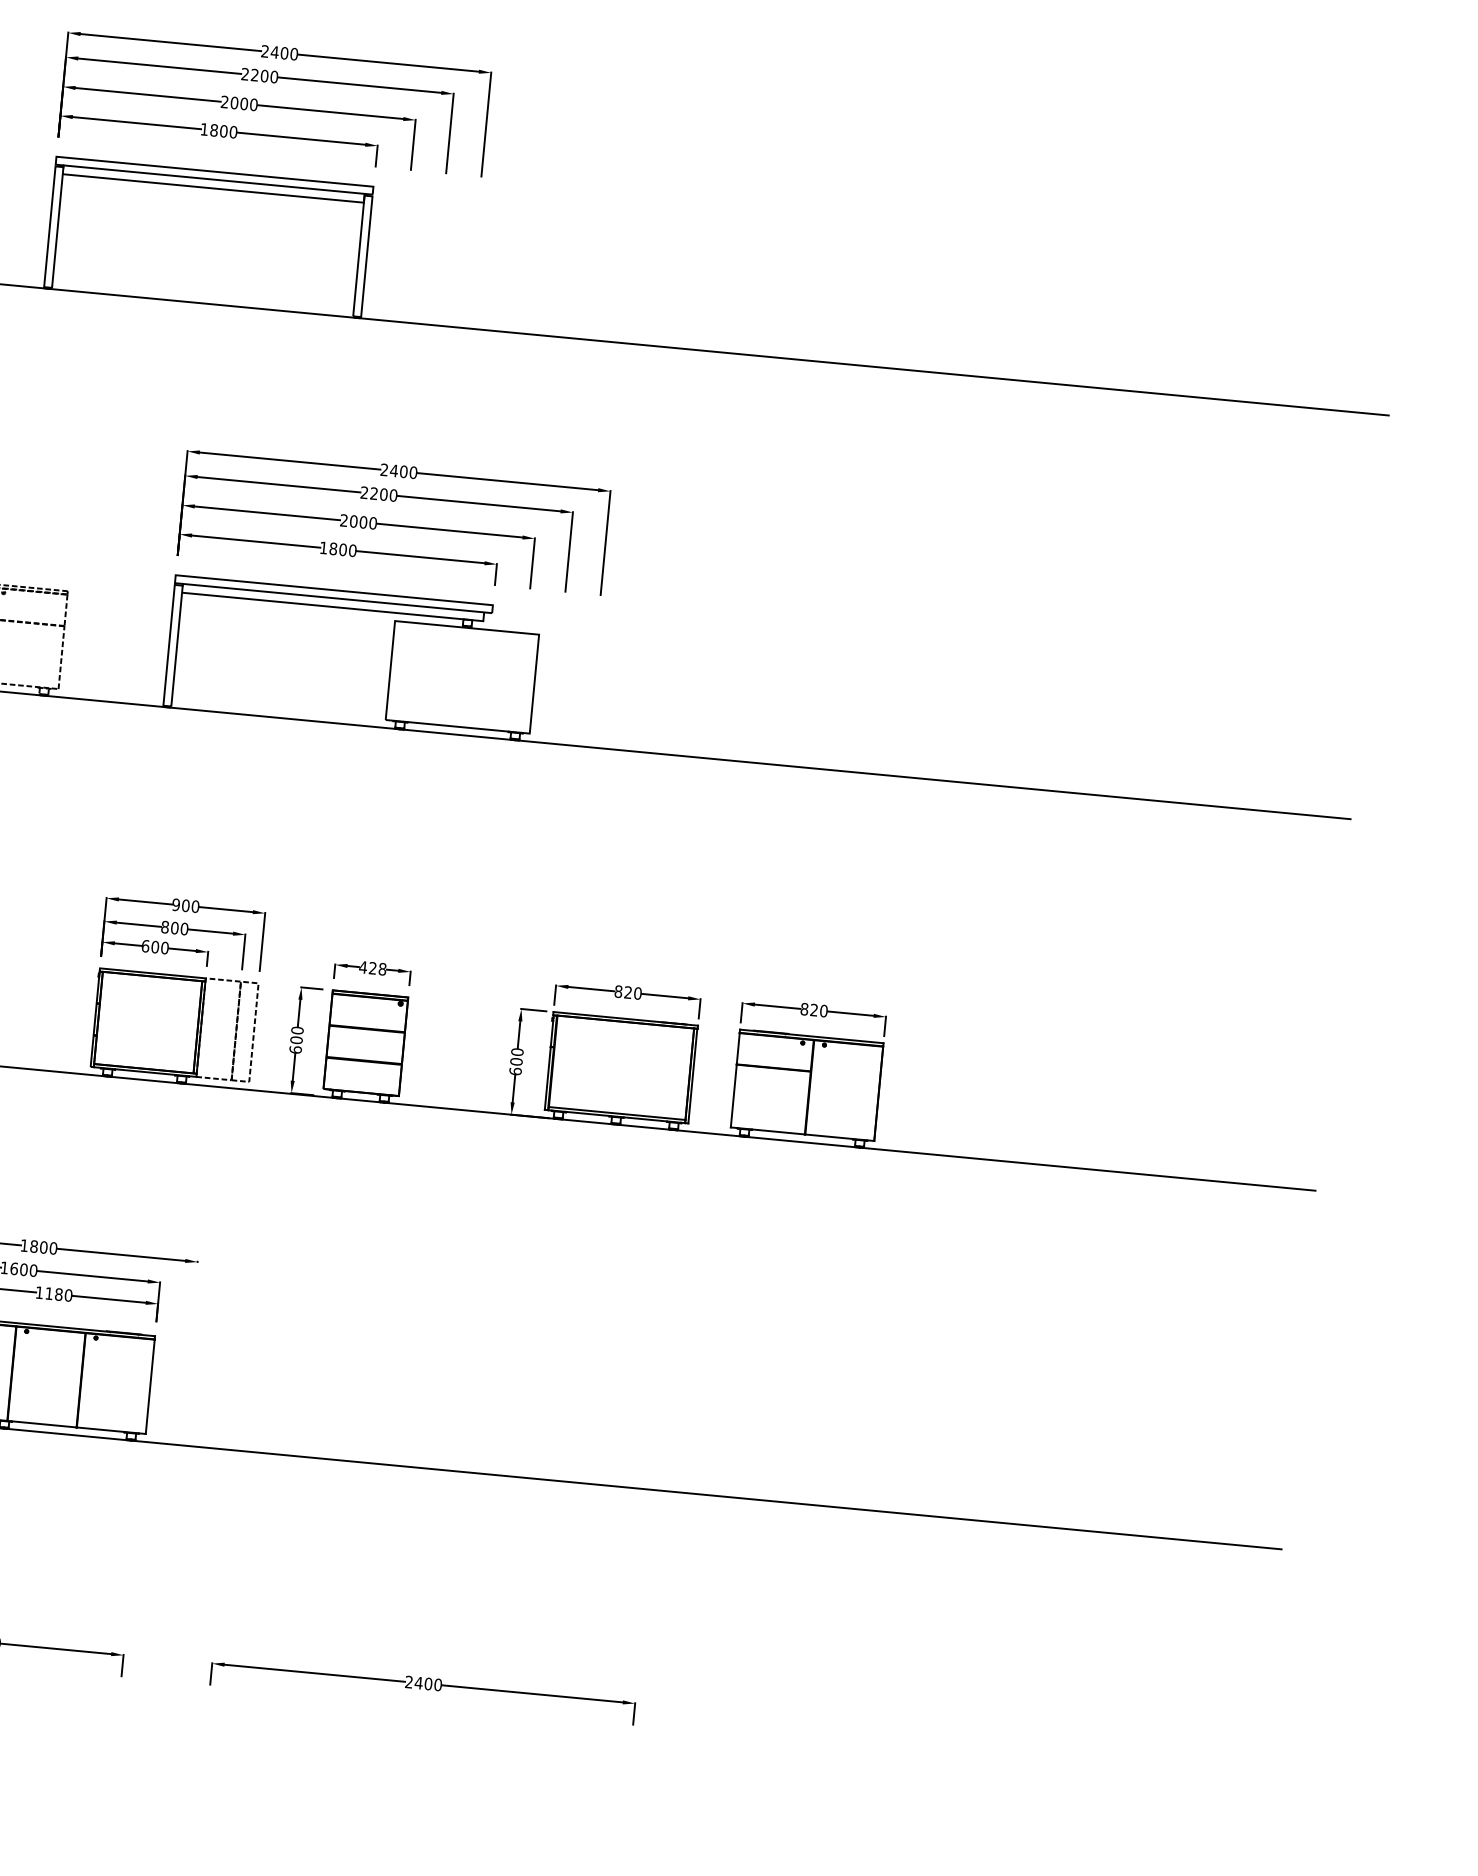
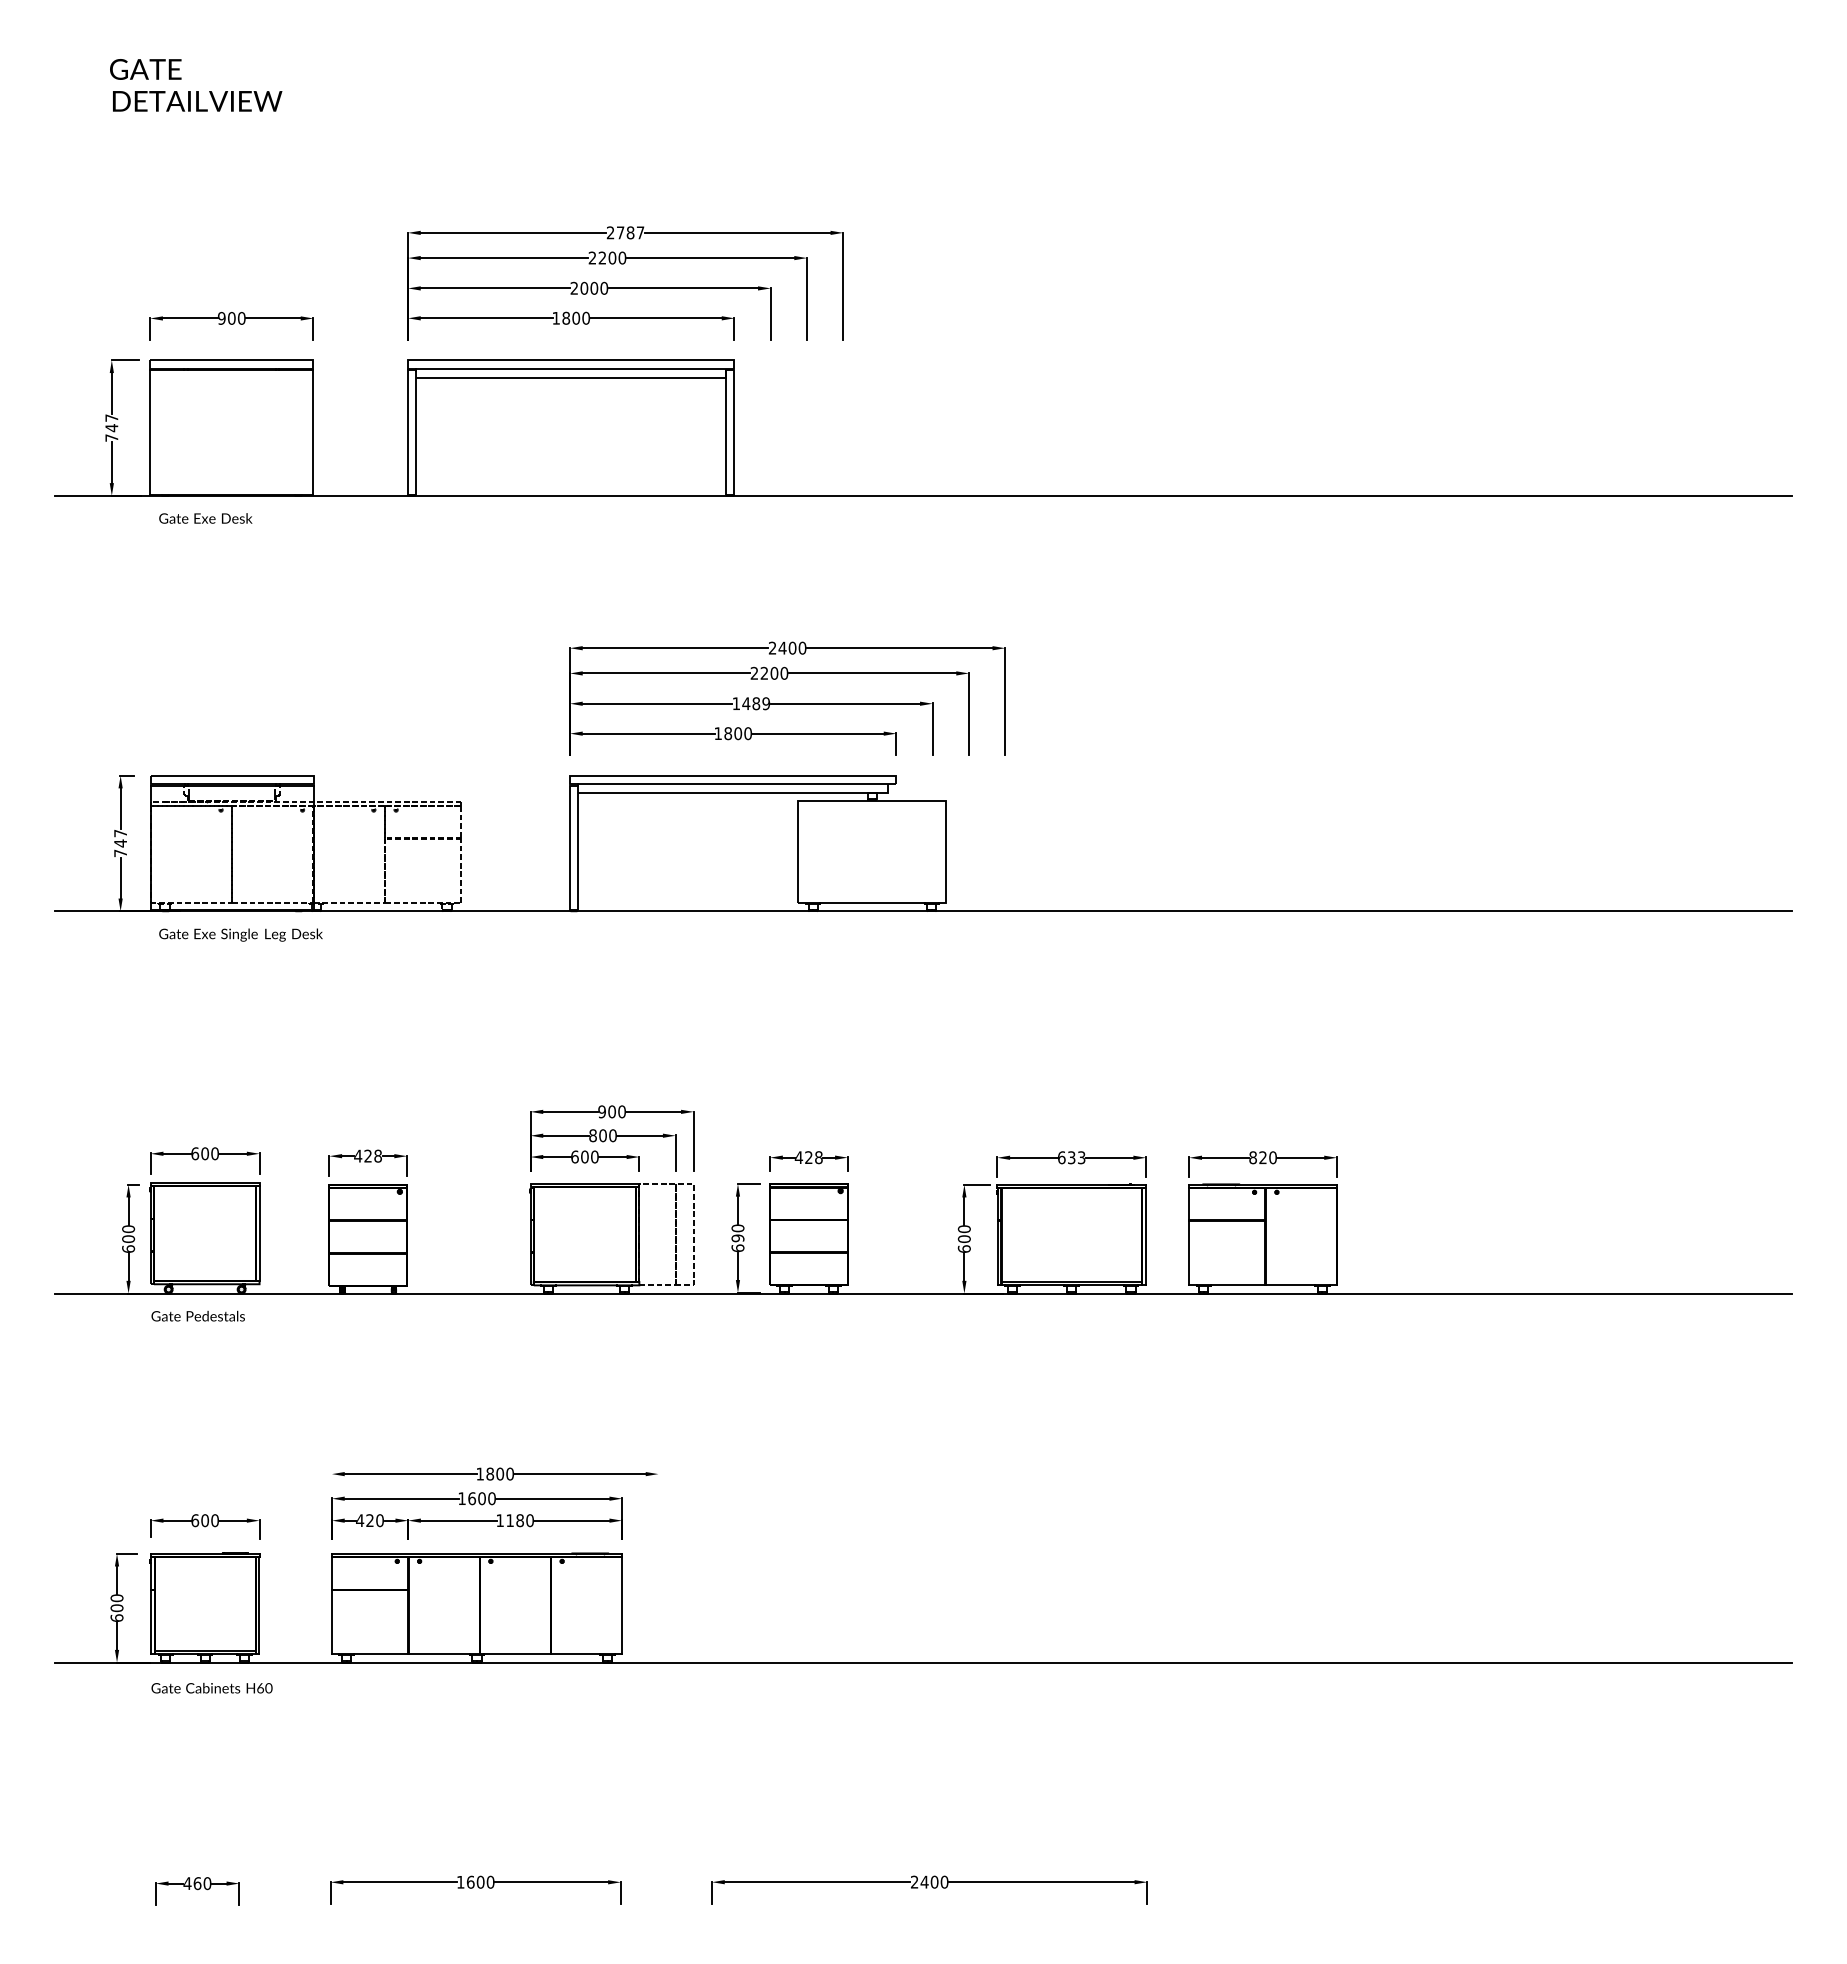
text: (284, 52) -> (630, 232), 2400 -> 2787
text: (358, 521) -> (751, 703), 2000 -> 1489
text: (628, 992) -> (1071, 1157), 820 -> 633
text: (296, 1040) -> (737, 1238), 600 -> 690

